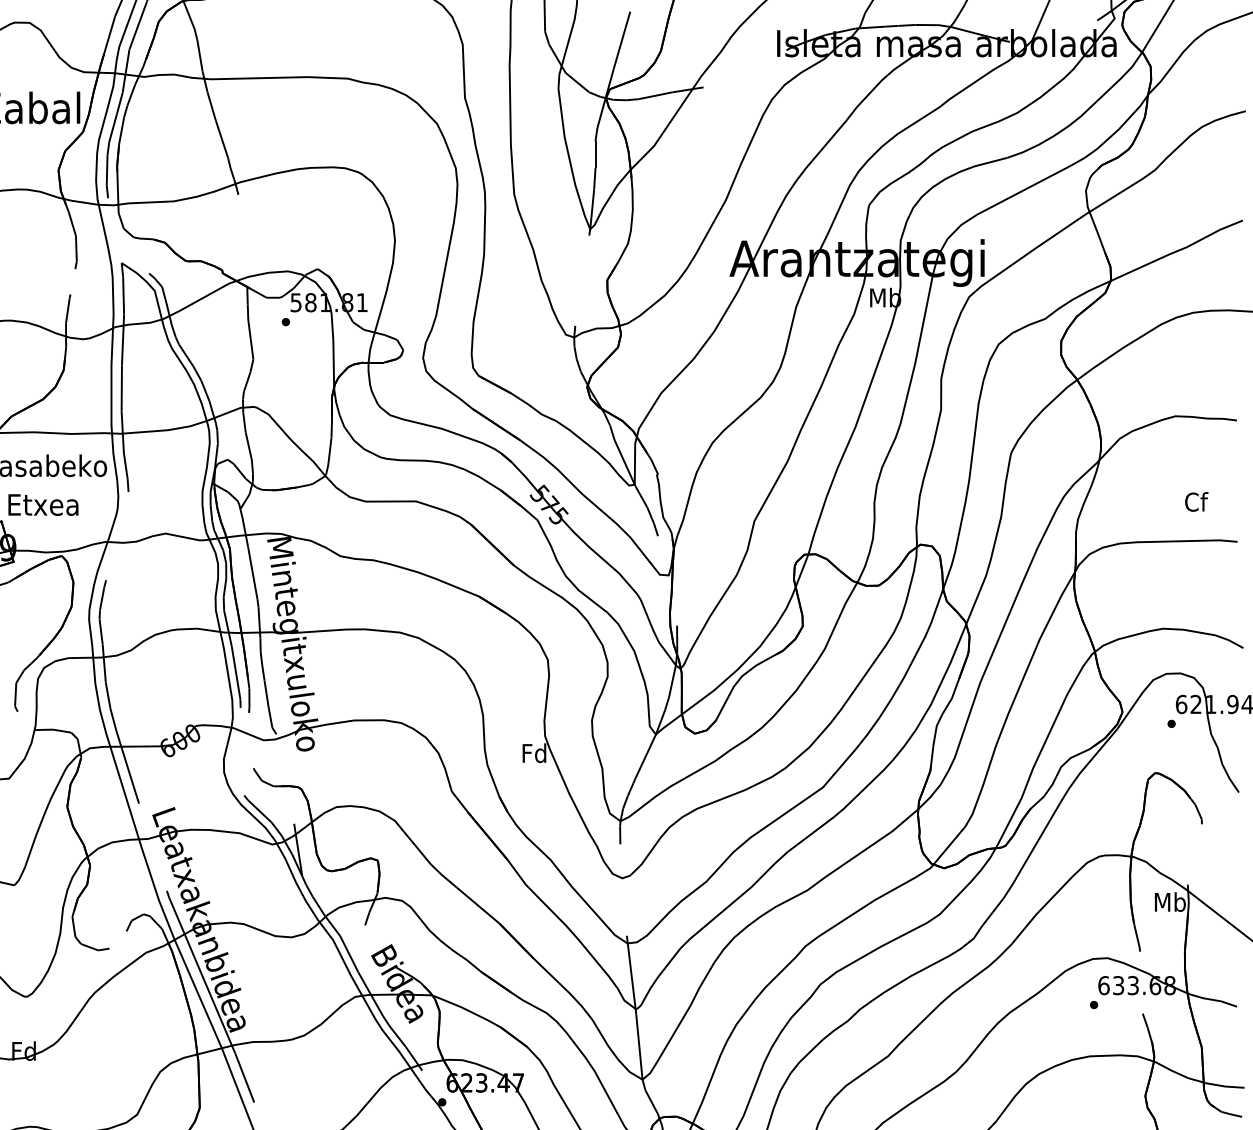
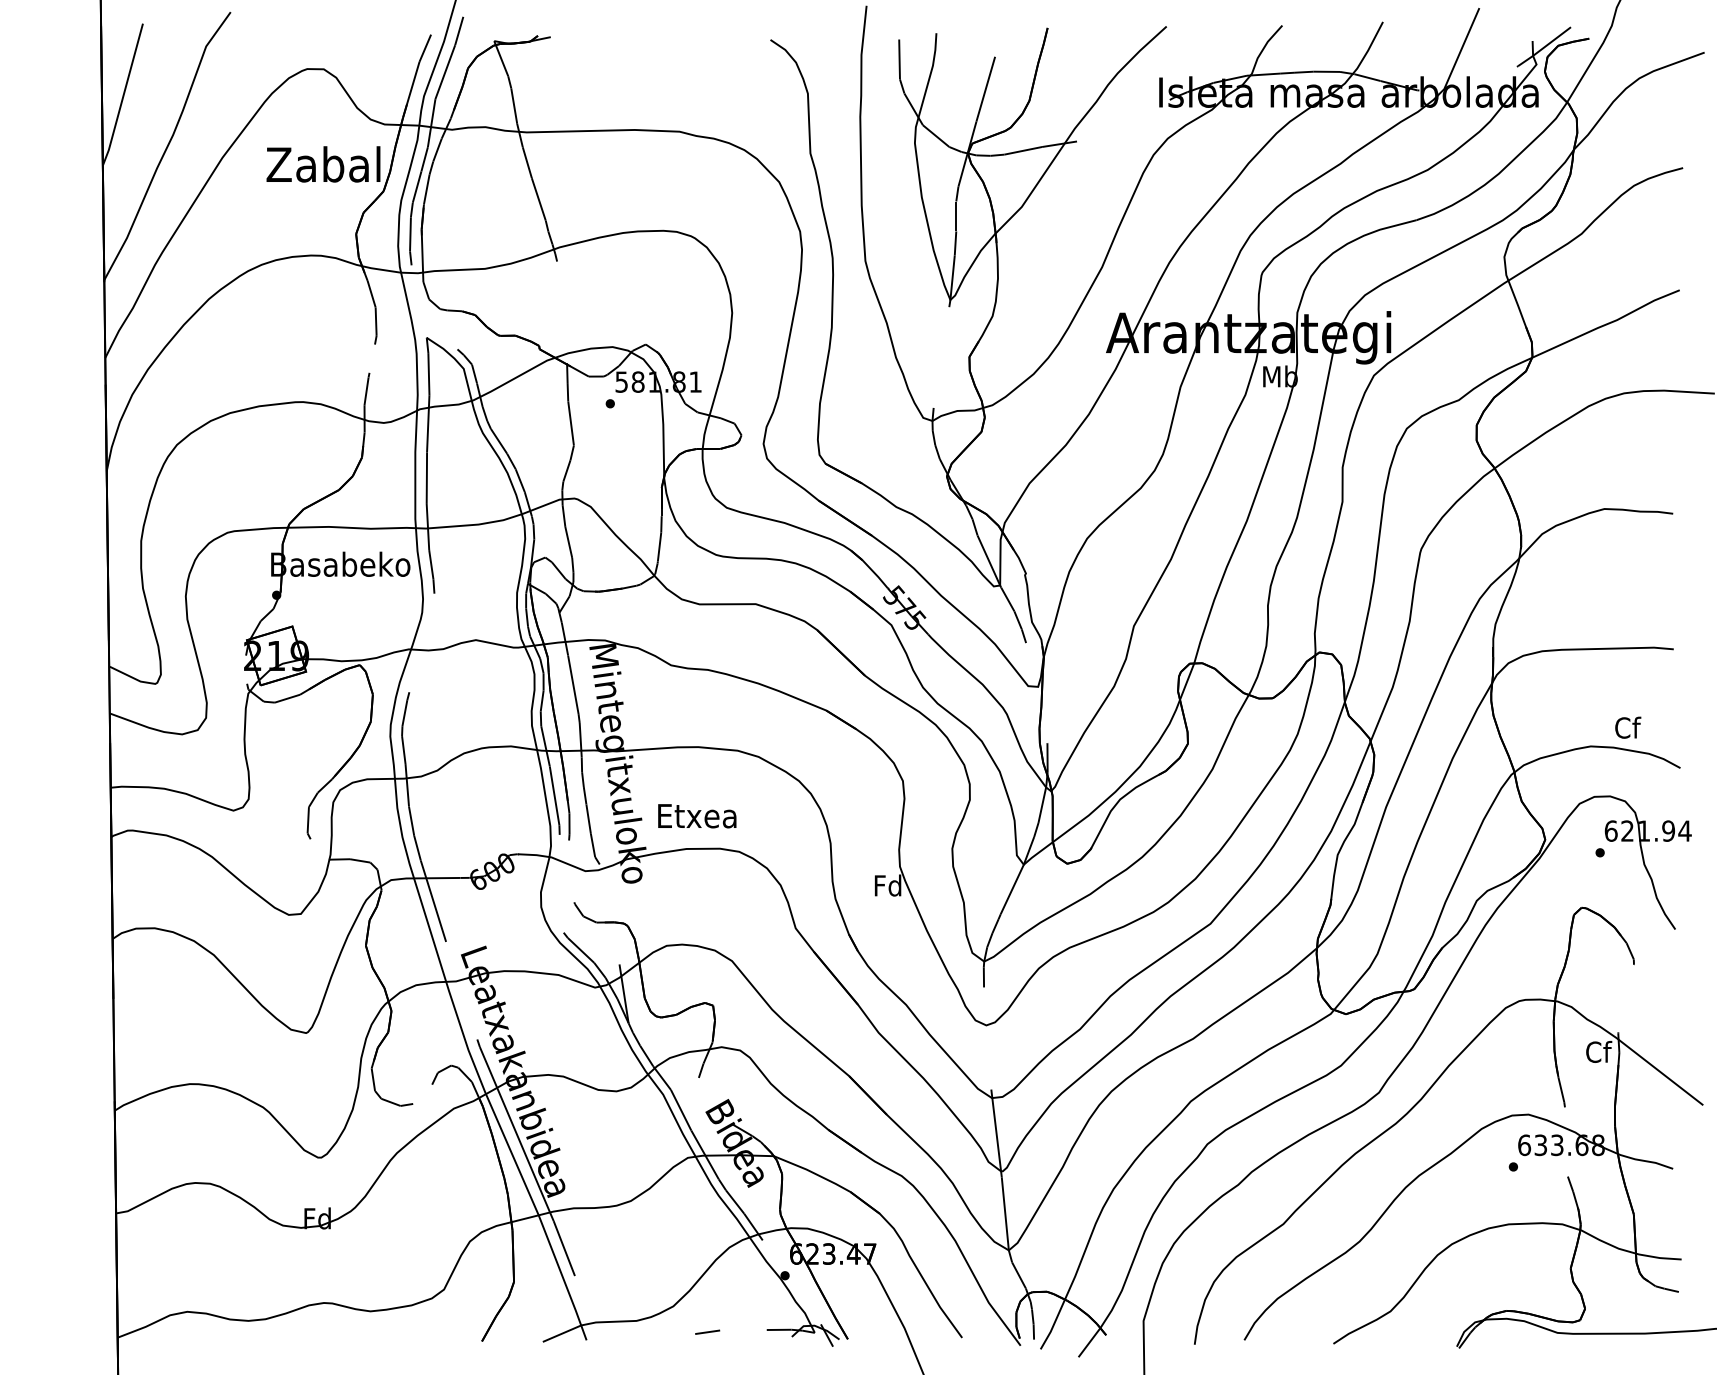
text: (1197, 501) -> (1628, 727), moved
text: (43, 505) -> (697, 816), moved
text: (1170, 901) -> (1598, 1051), Mb -> Cf

